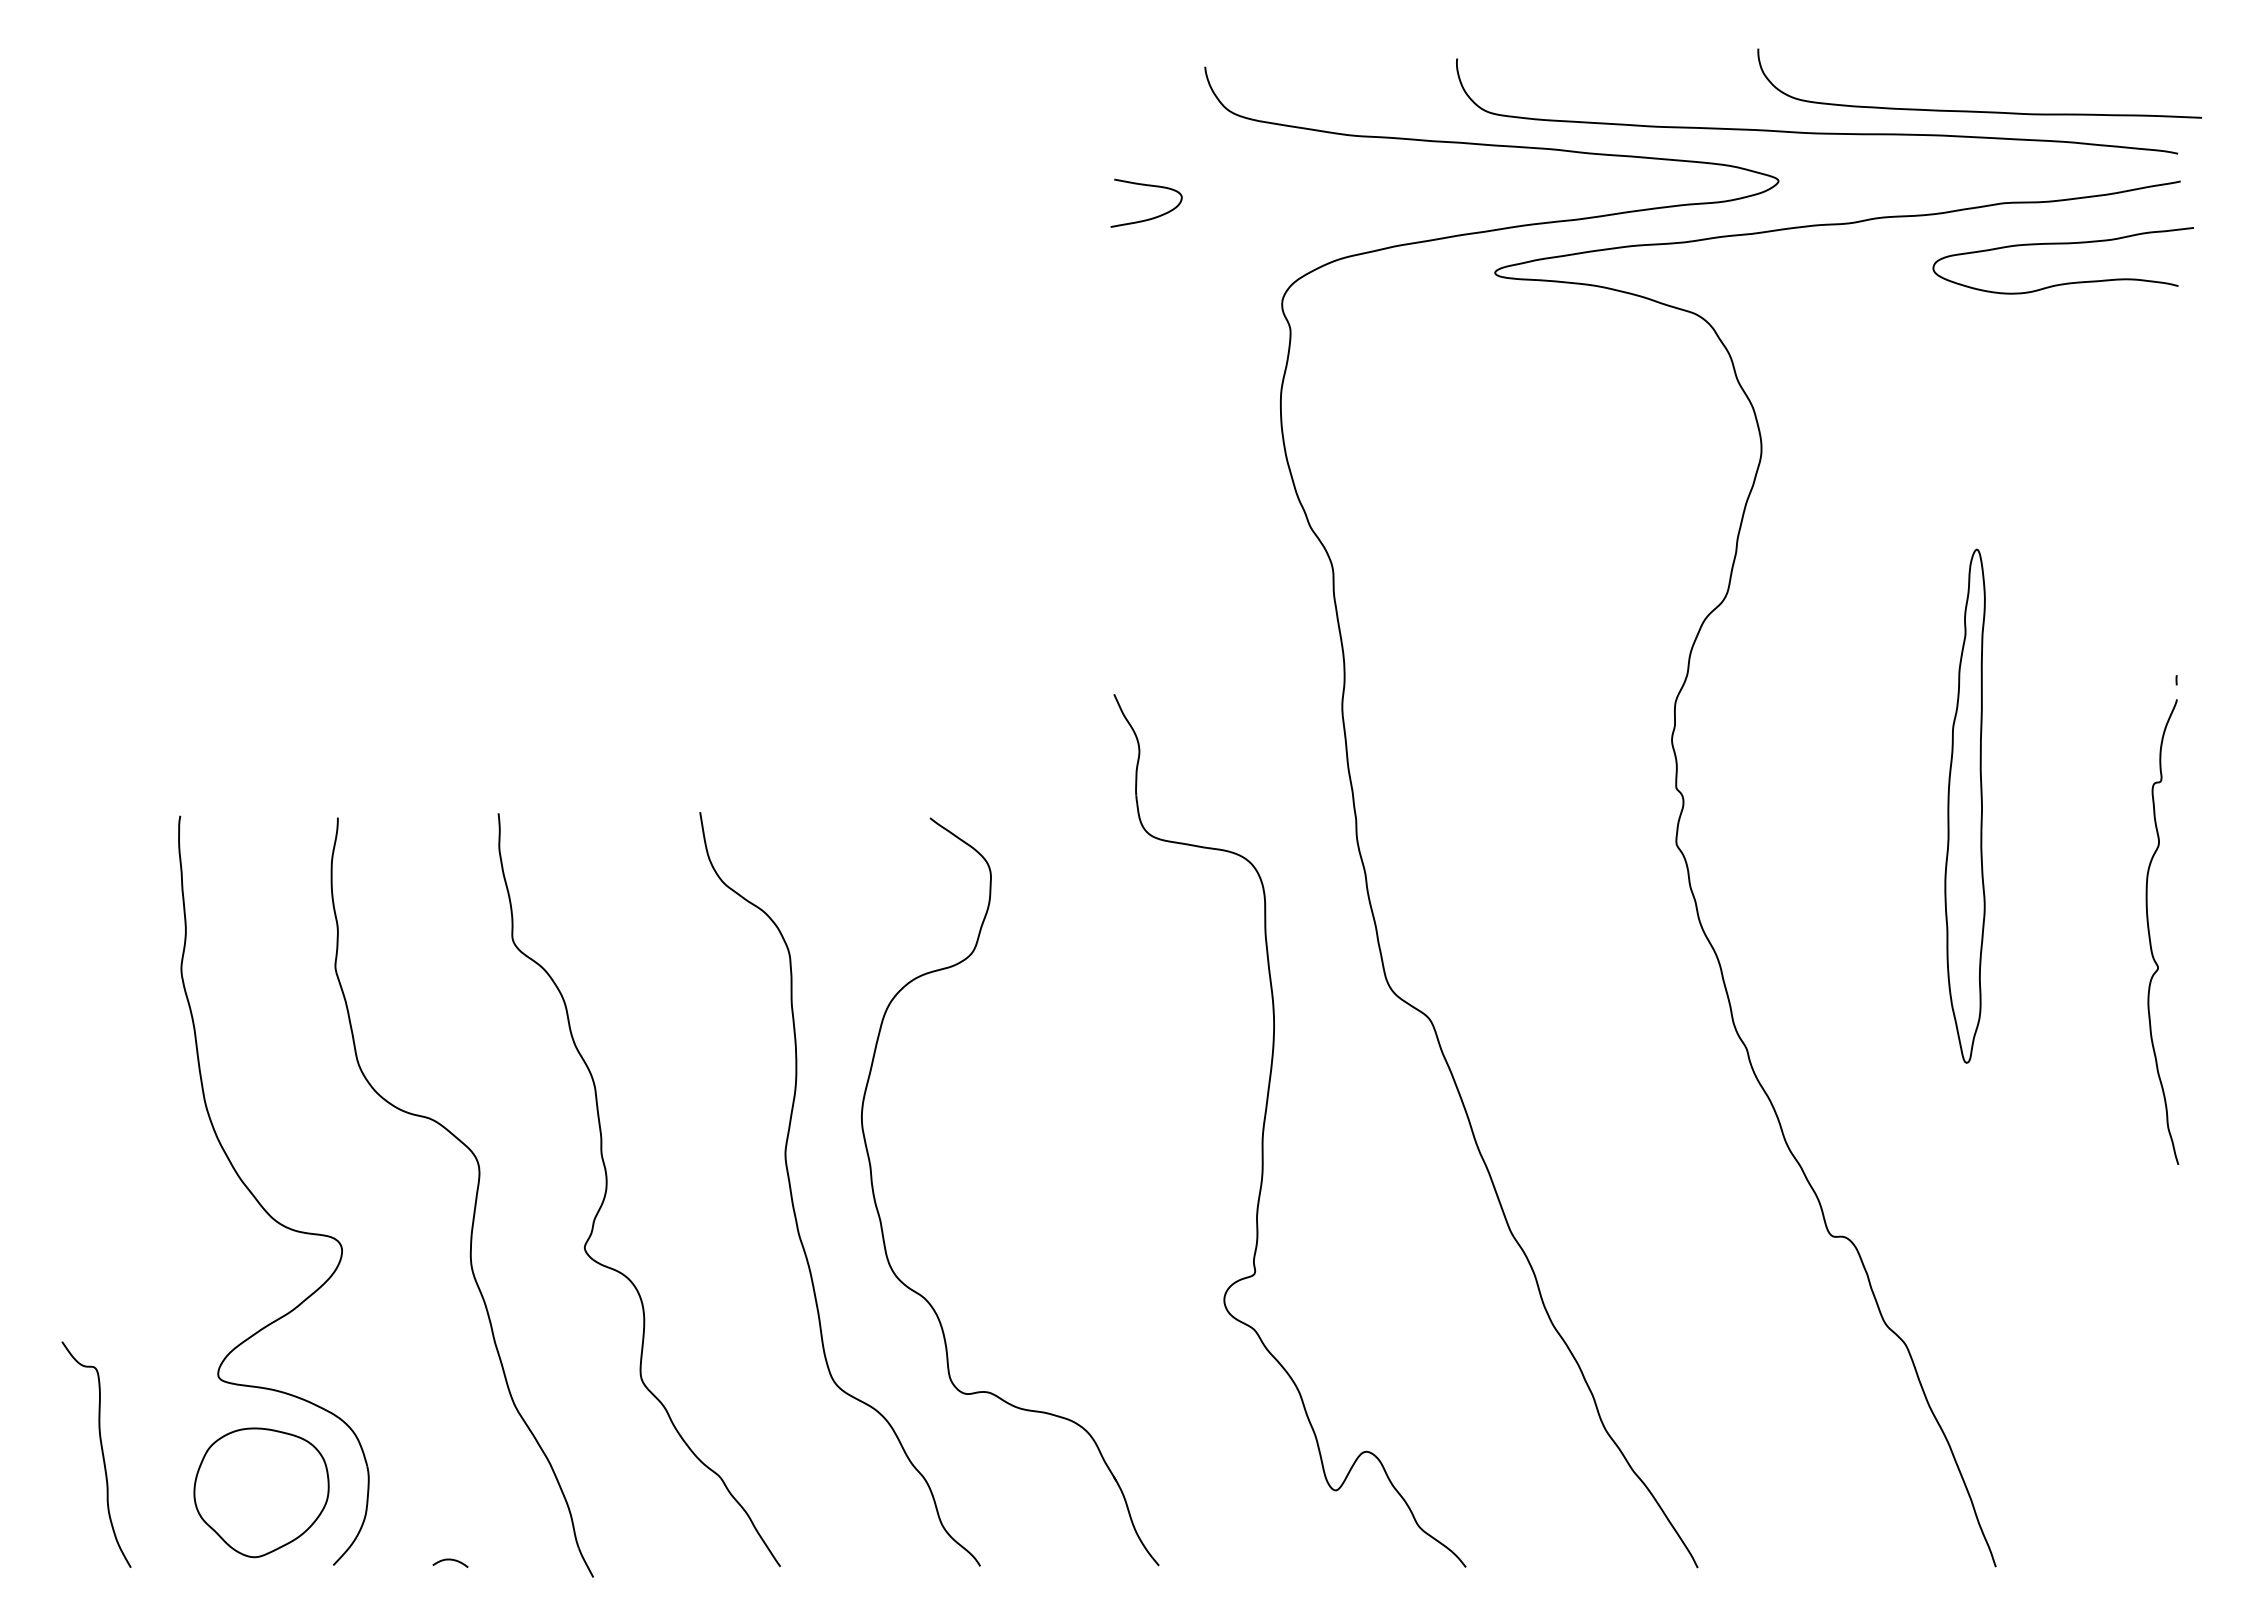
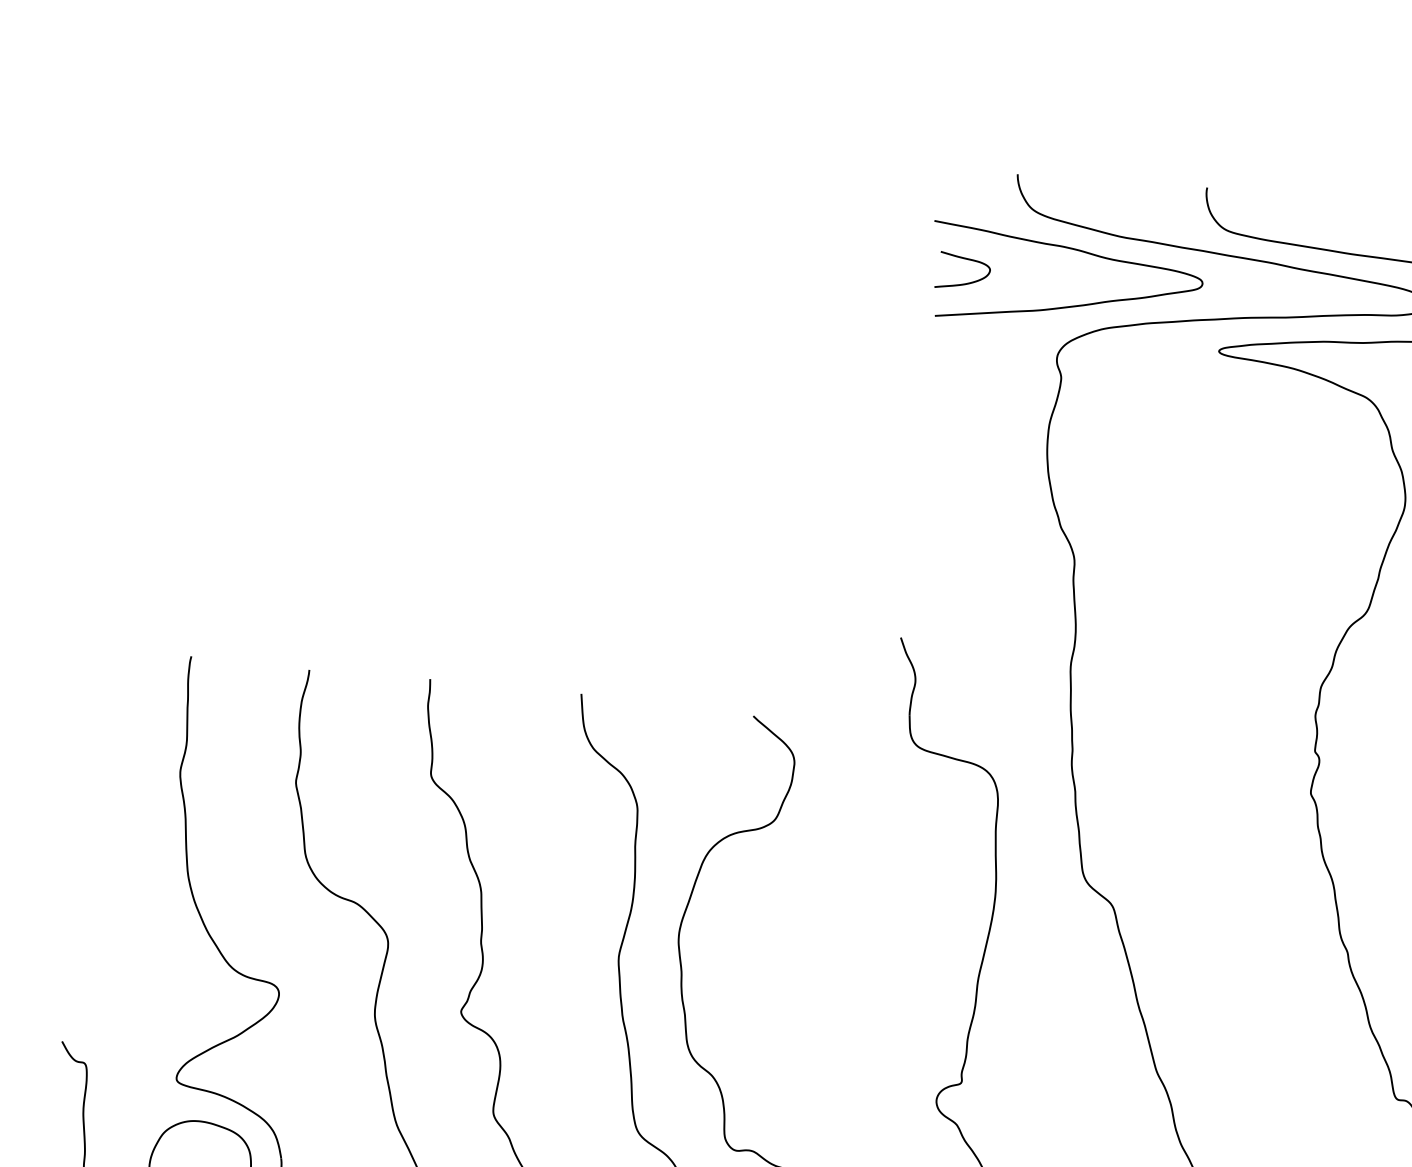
curve: (1287, 234) -> (1066, 306), added

